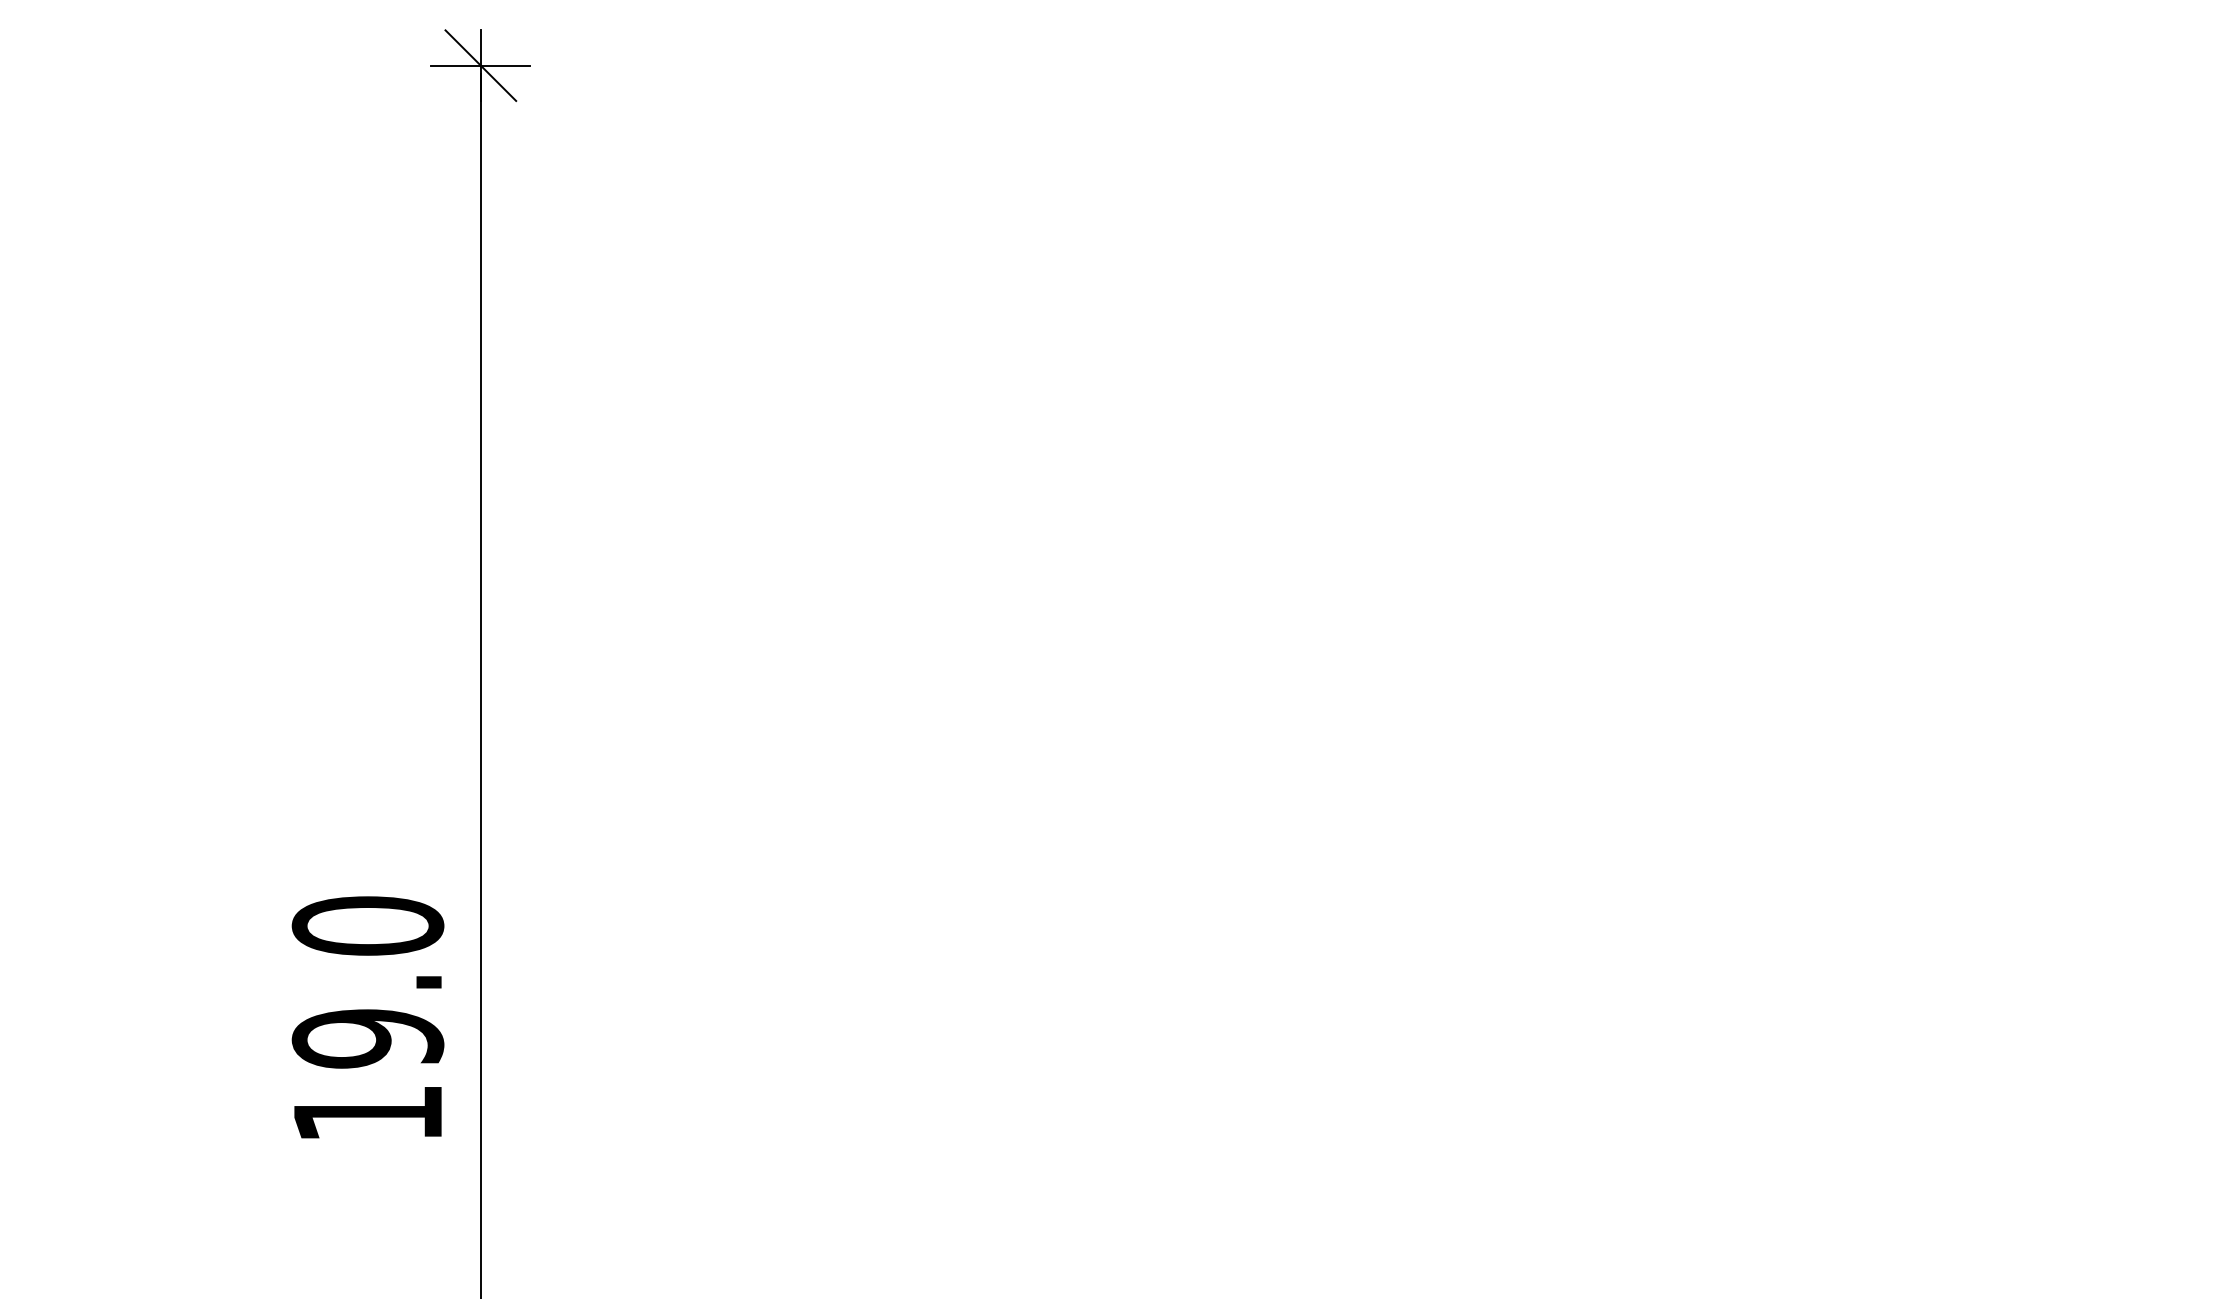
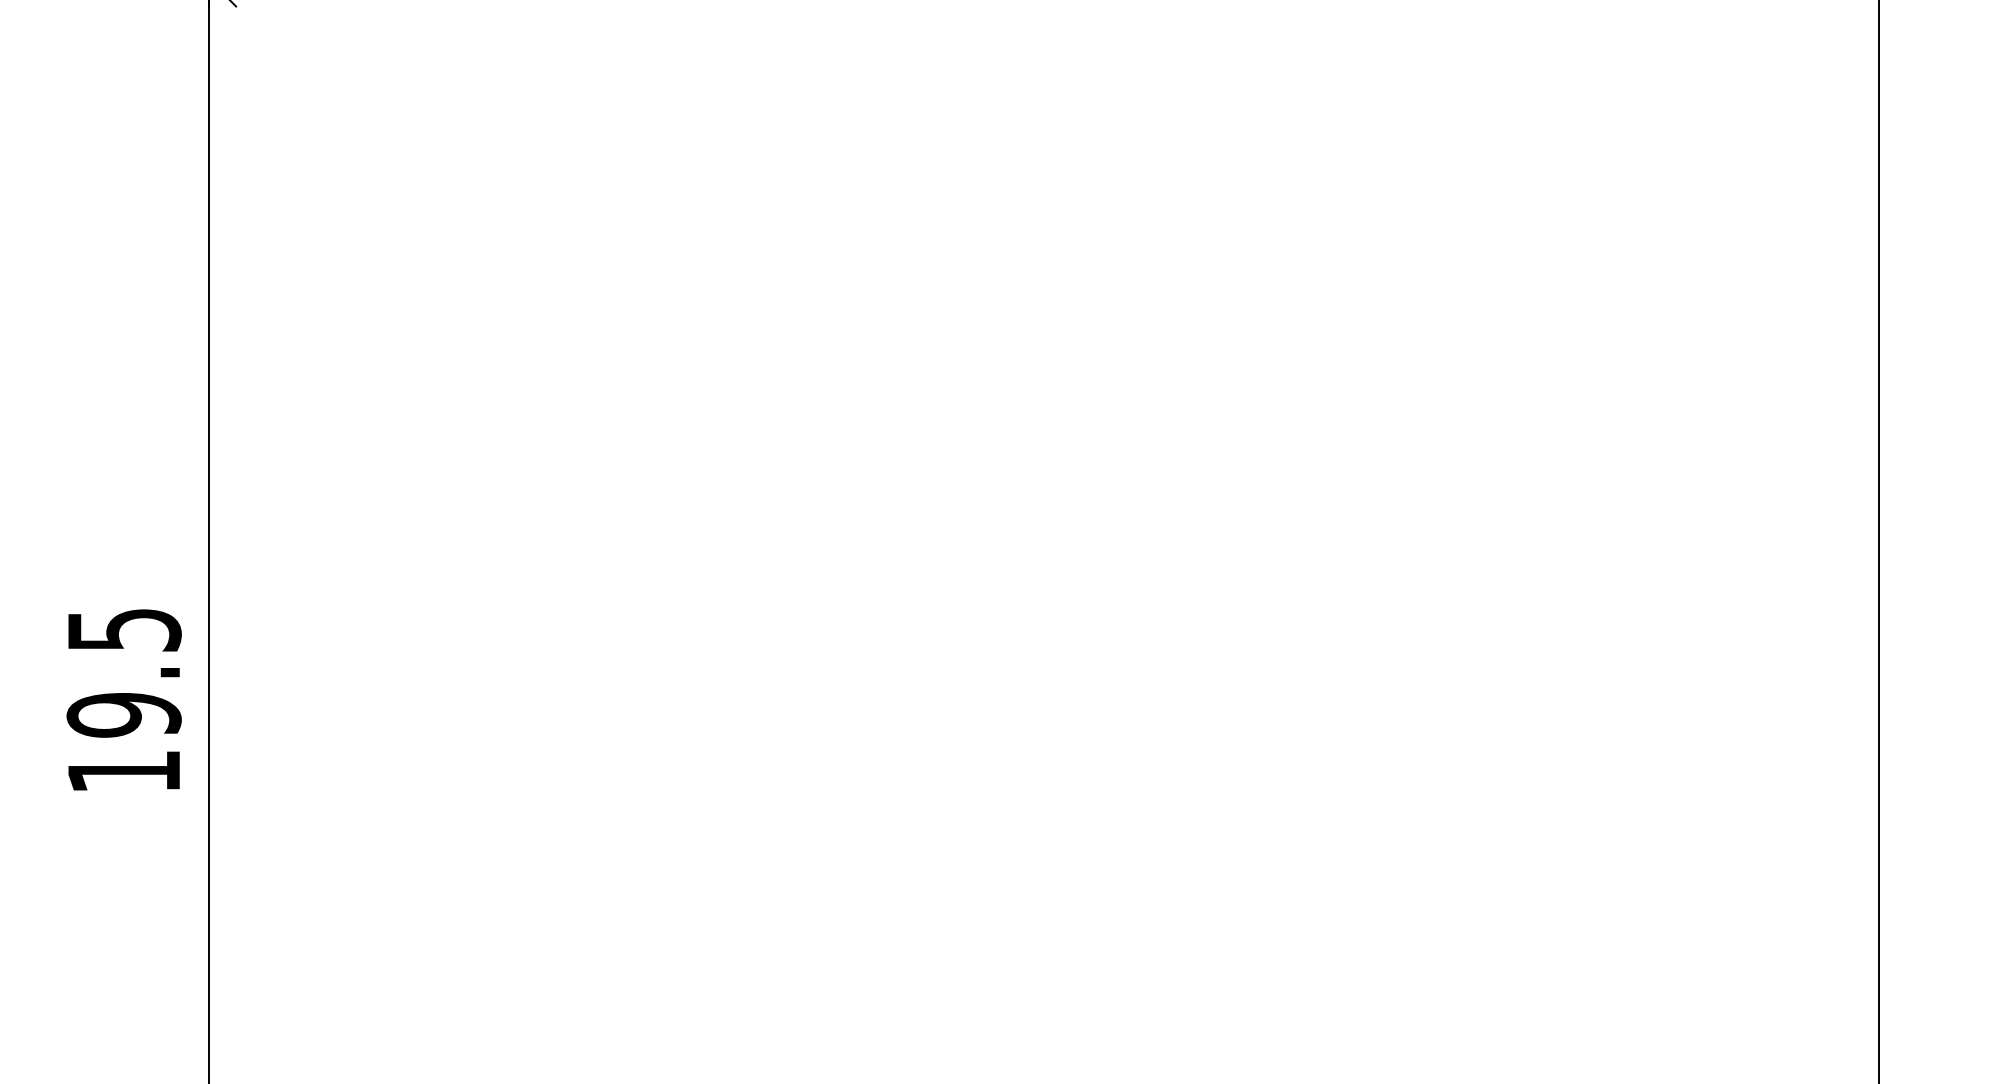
text: (367, 925) -> (123, 629), 19.0 -> 19.5

